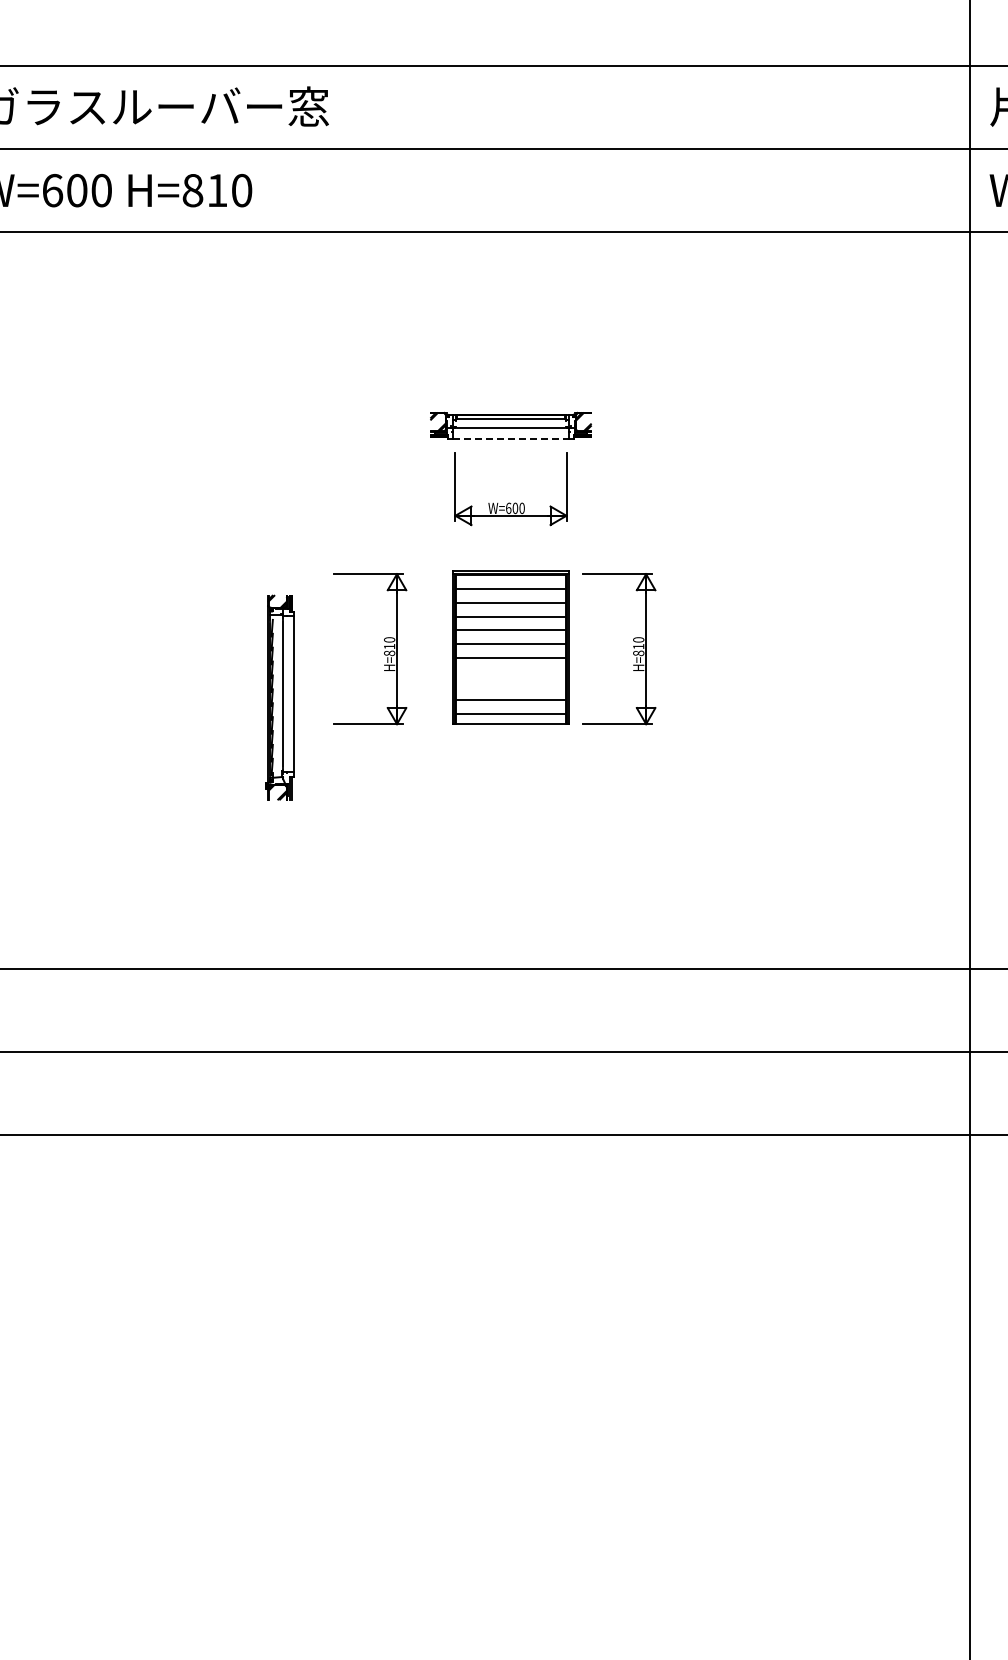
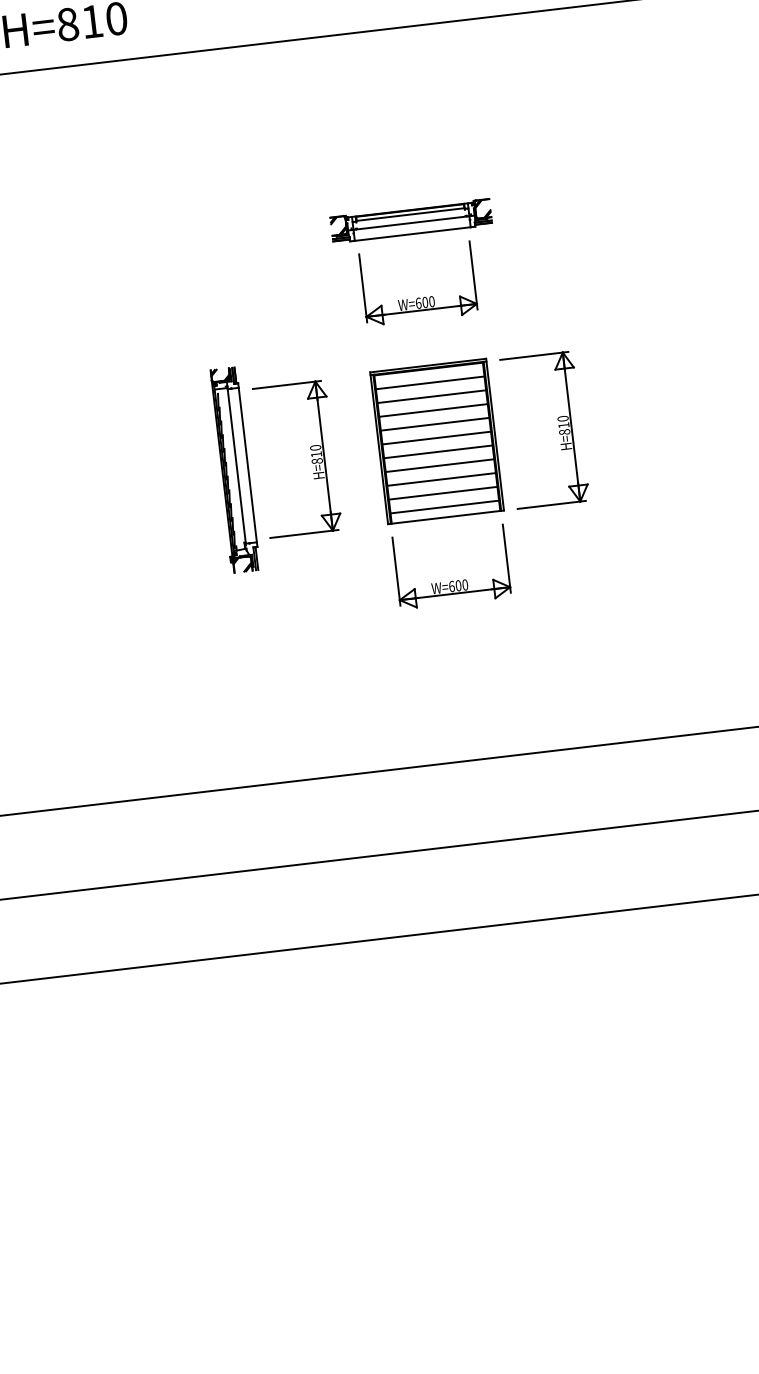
line: (511, 438) -> (413, 233), dashed -> solid
line: (510, 672) -> (439, 466), added
line: (510, 686) -> (441, 479), added
part: (279, 697) -> (233, 470), moved
part: (510, 788) -> (453, 581), added

